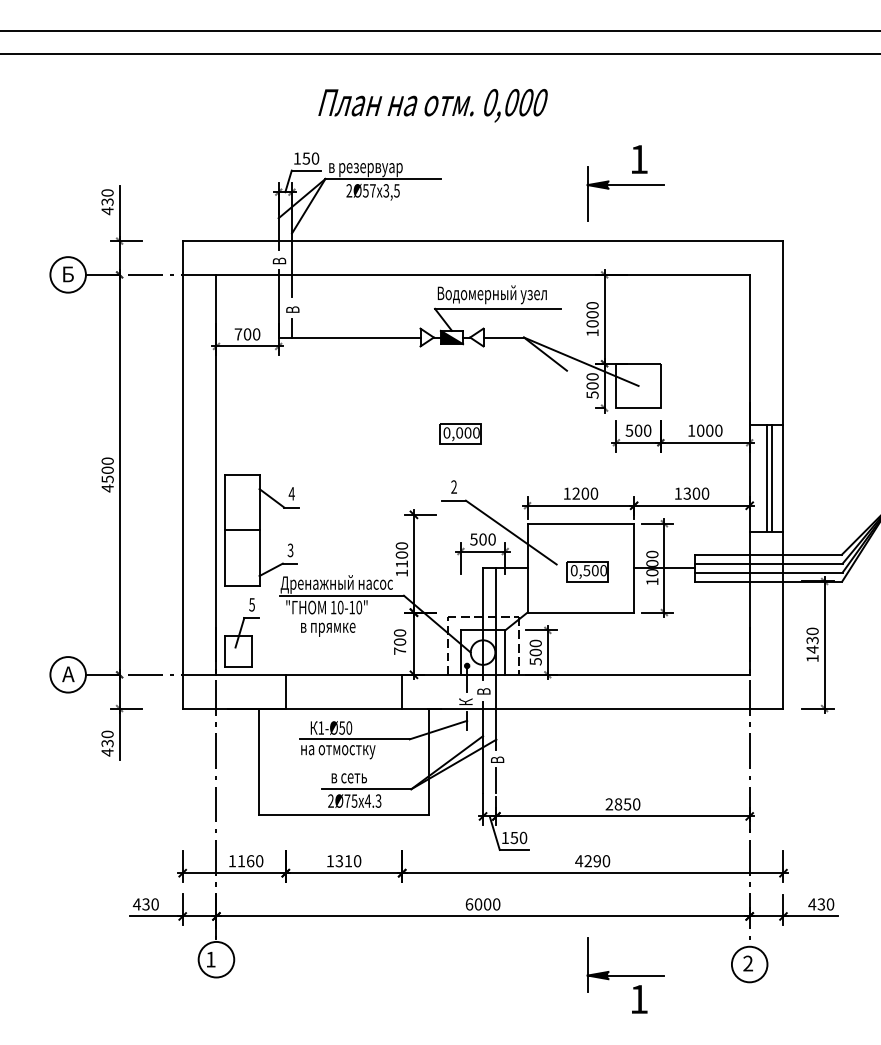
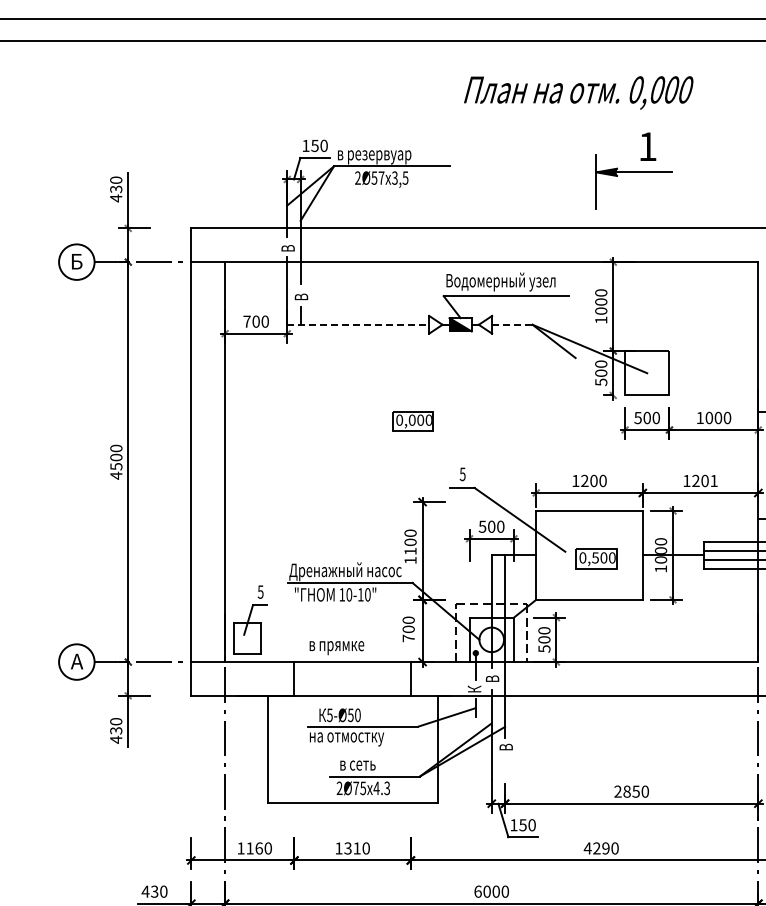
text: (432, 105) -> (578, 92), moved
line: (349, 337) -> (358, 324), solid -> dashed
line: (504, 337) -> (513, 324), solid -> dashed
part: (460, 433) -> (413, 420), moved
text: (453, 486) -> (462, 473), 2 -> 5
text: (696, 493) -> (705, 480), 1300 -> 1201
part: (261, 530) -> (270, 517), removed
text: (328, 629) -> (337, 647), moved
text: (321, 727) -> (330, 714), 1-Ø50 -> 5-Ø50
line: (496, 780) -> (505, 767), removed

